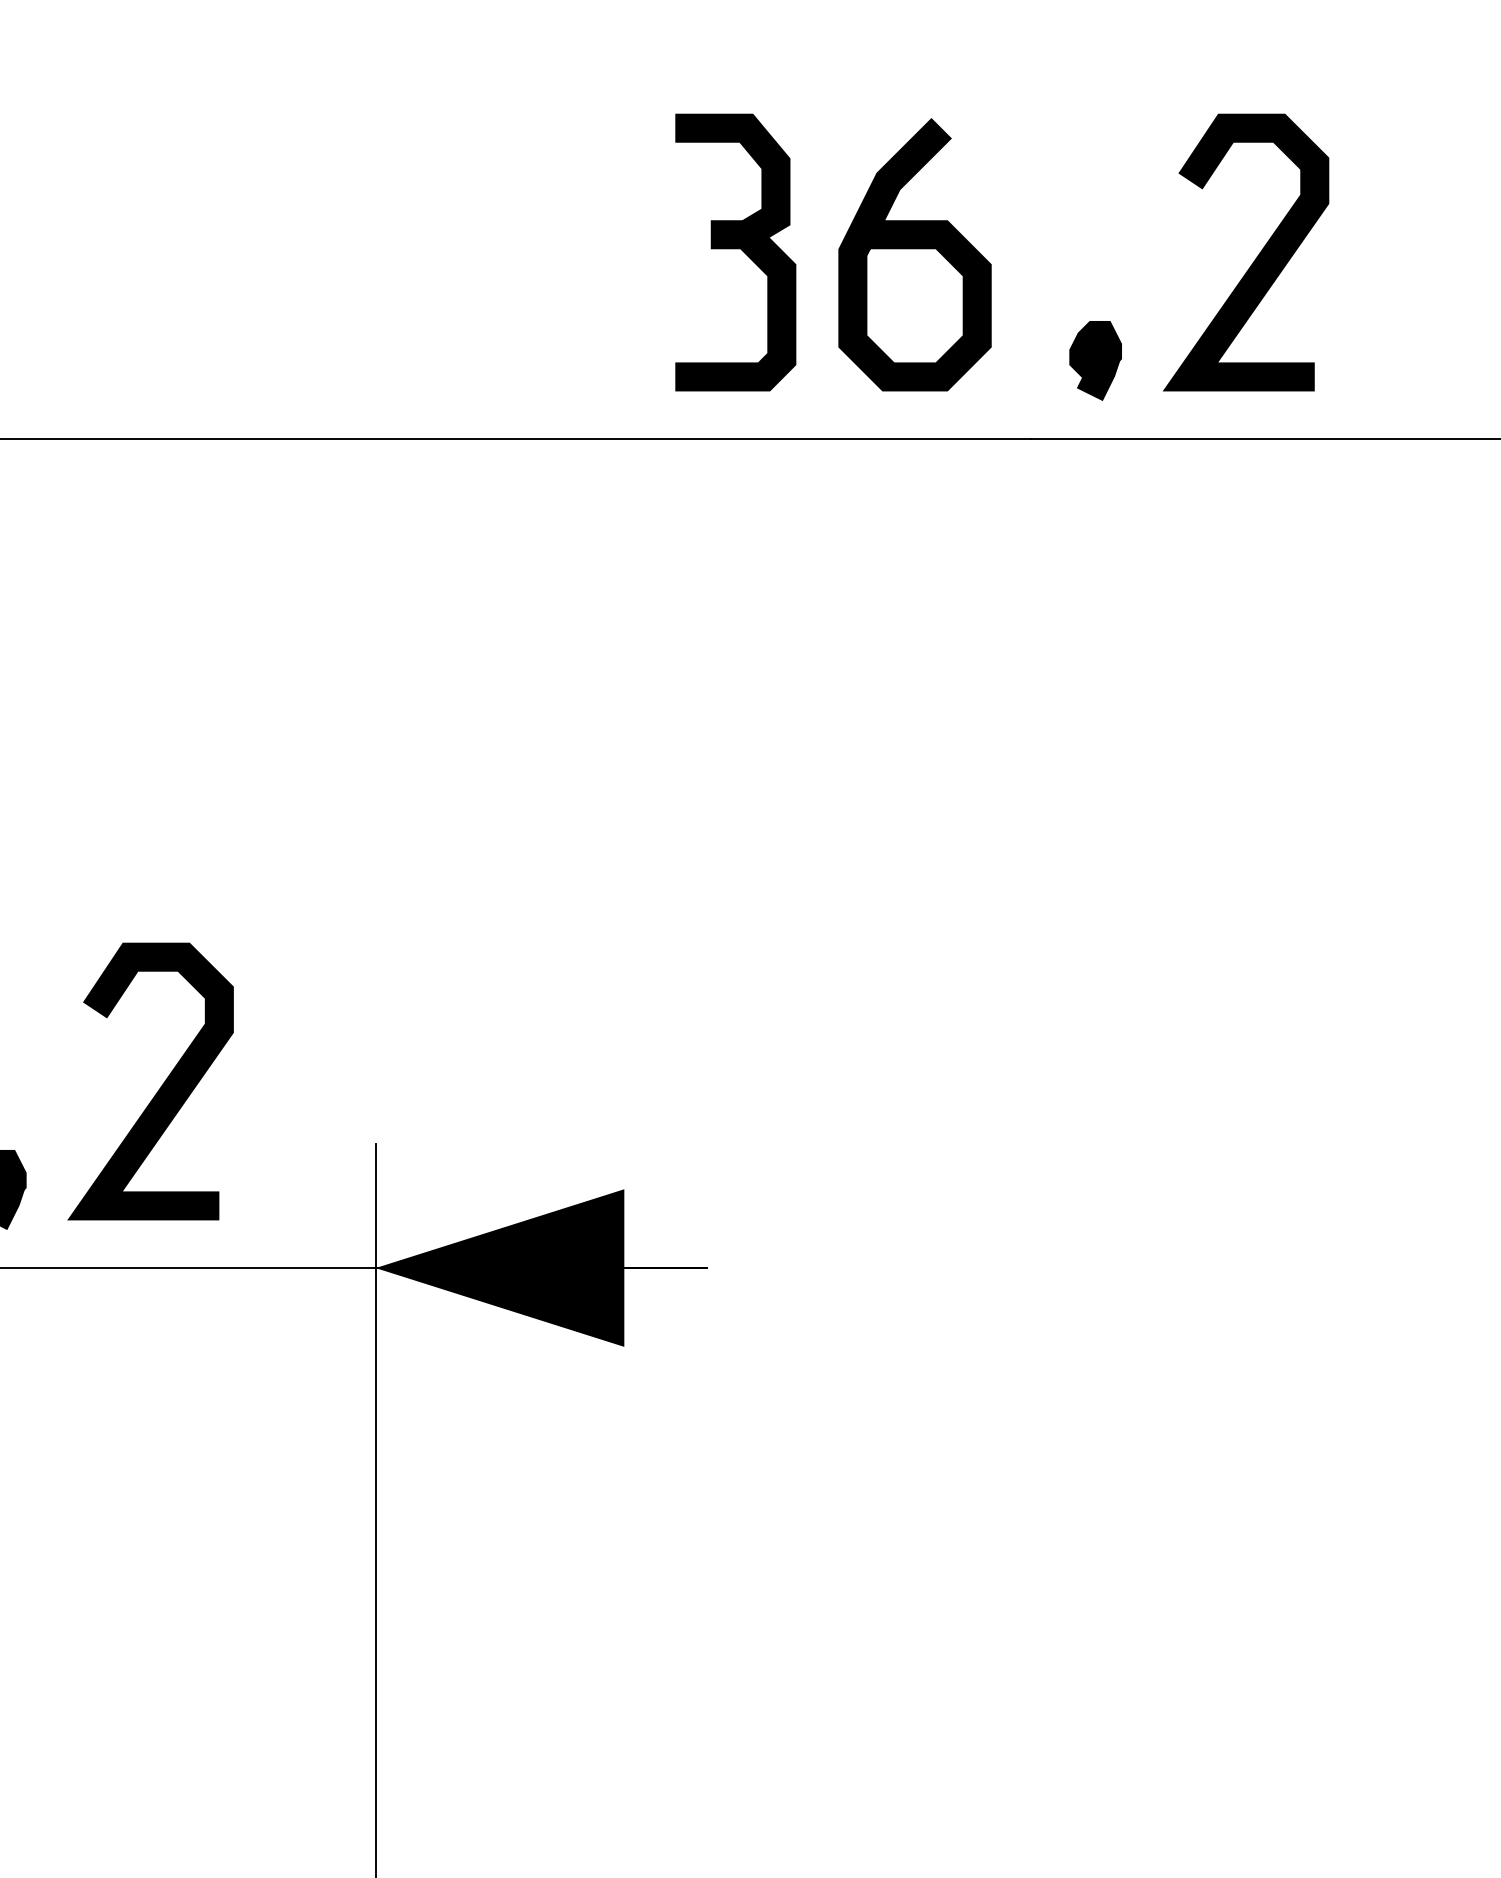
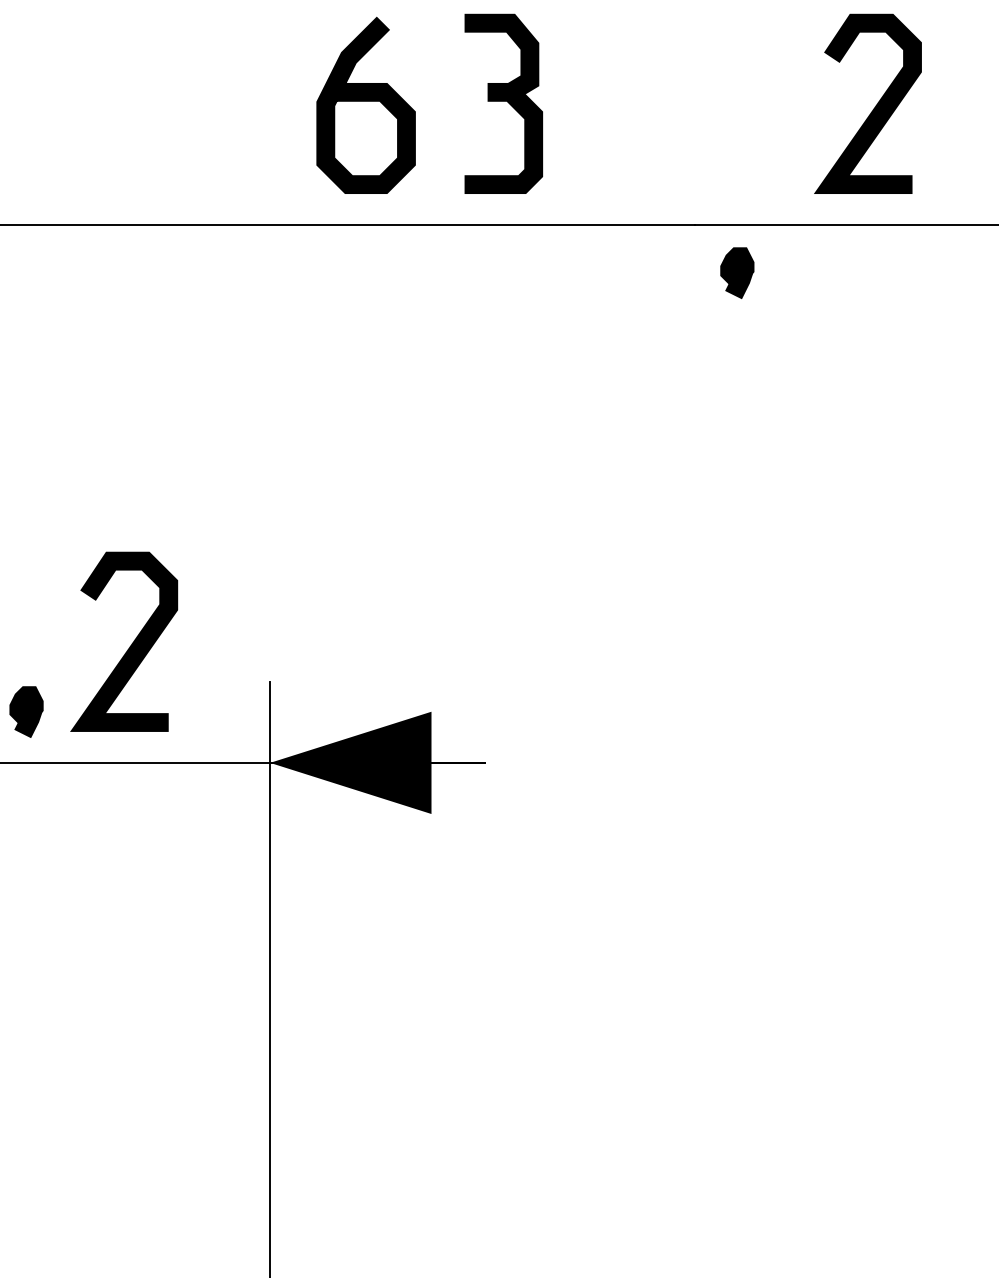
curve: (914, 248) -> (365, 101), moved
curve: (1254, 259) -> (873, 108), moved
part: (1095, 359) -> (737, 272), moved

